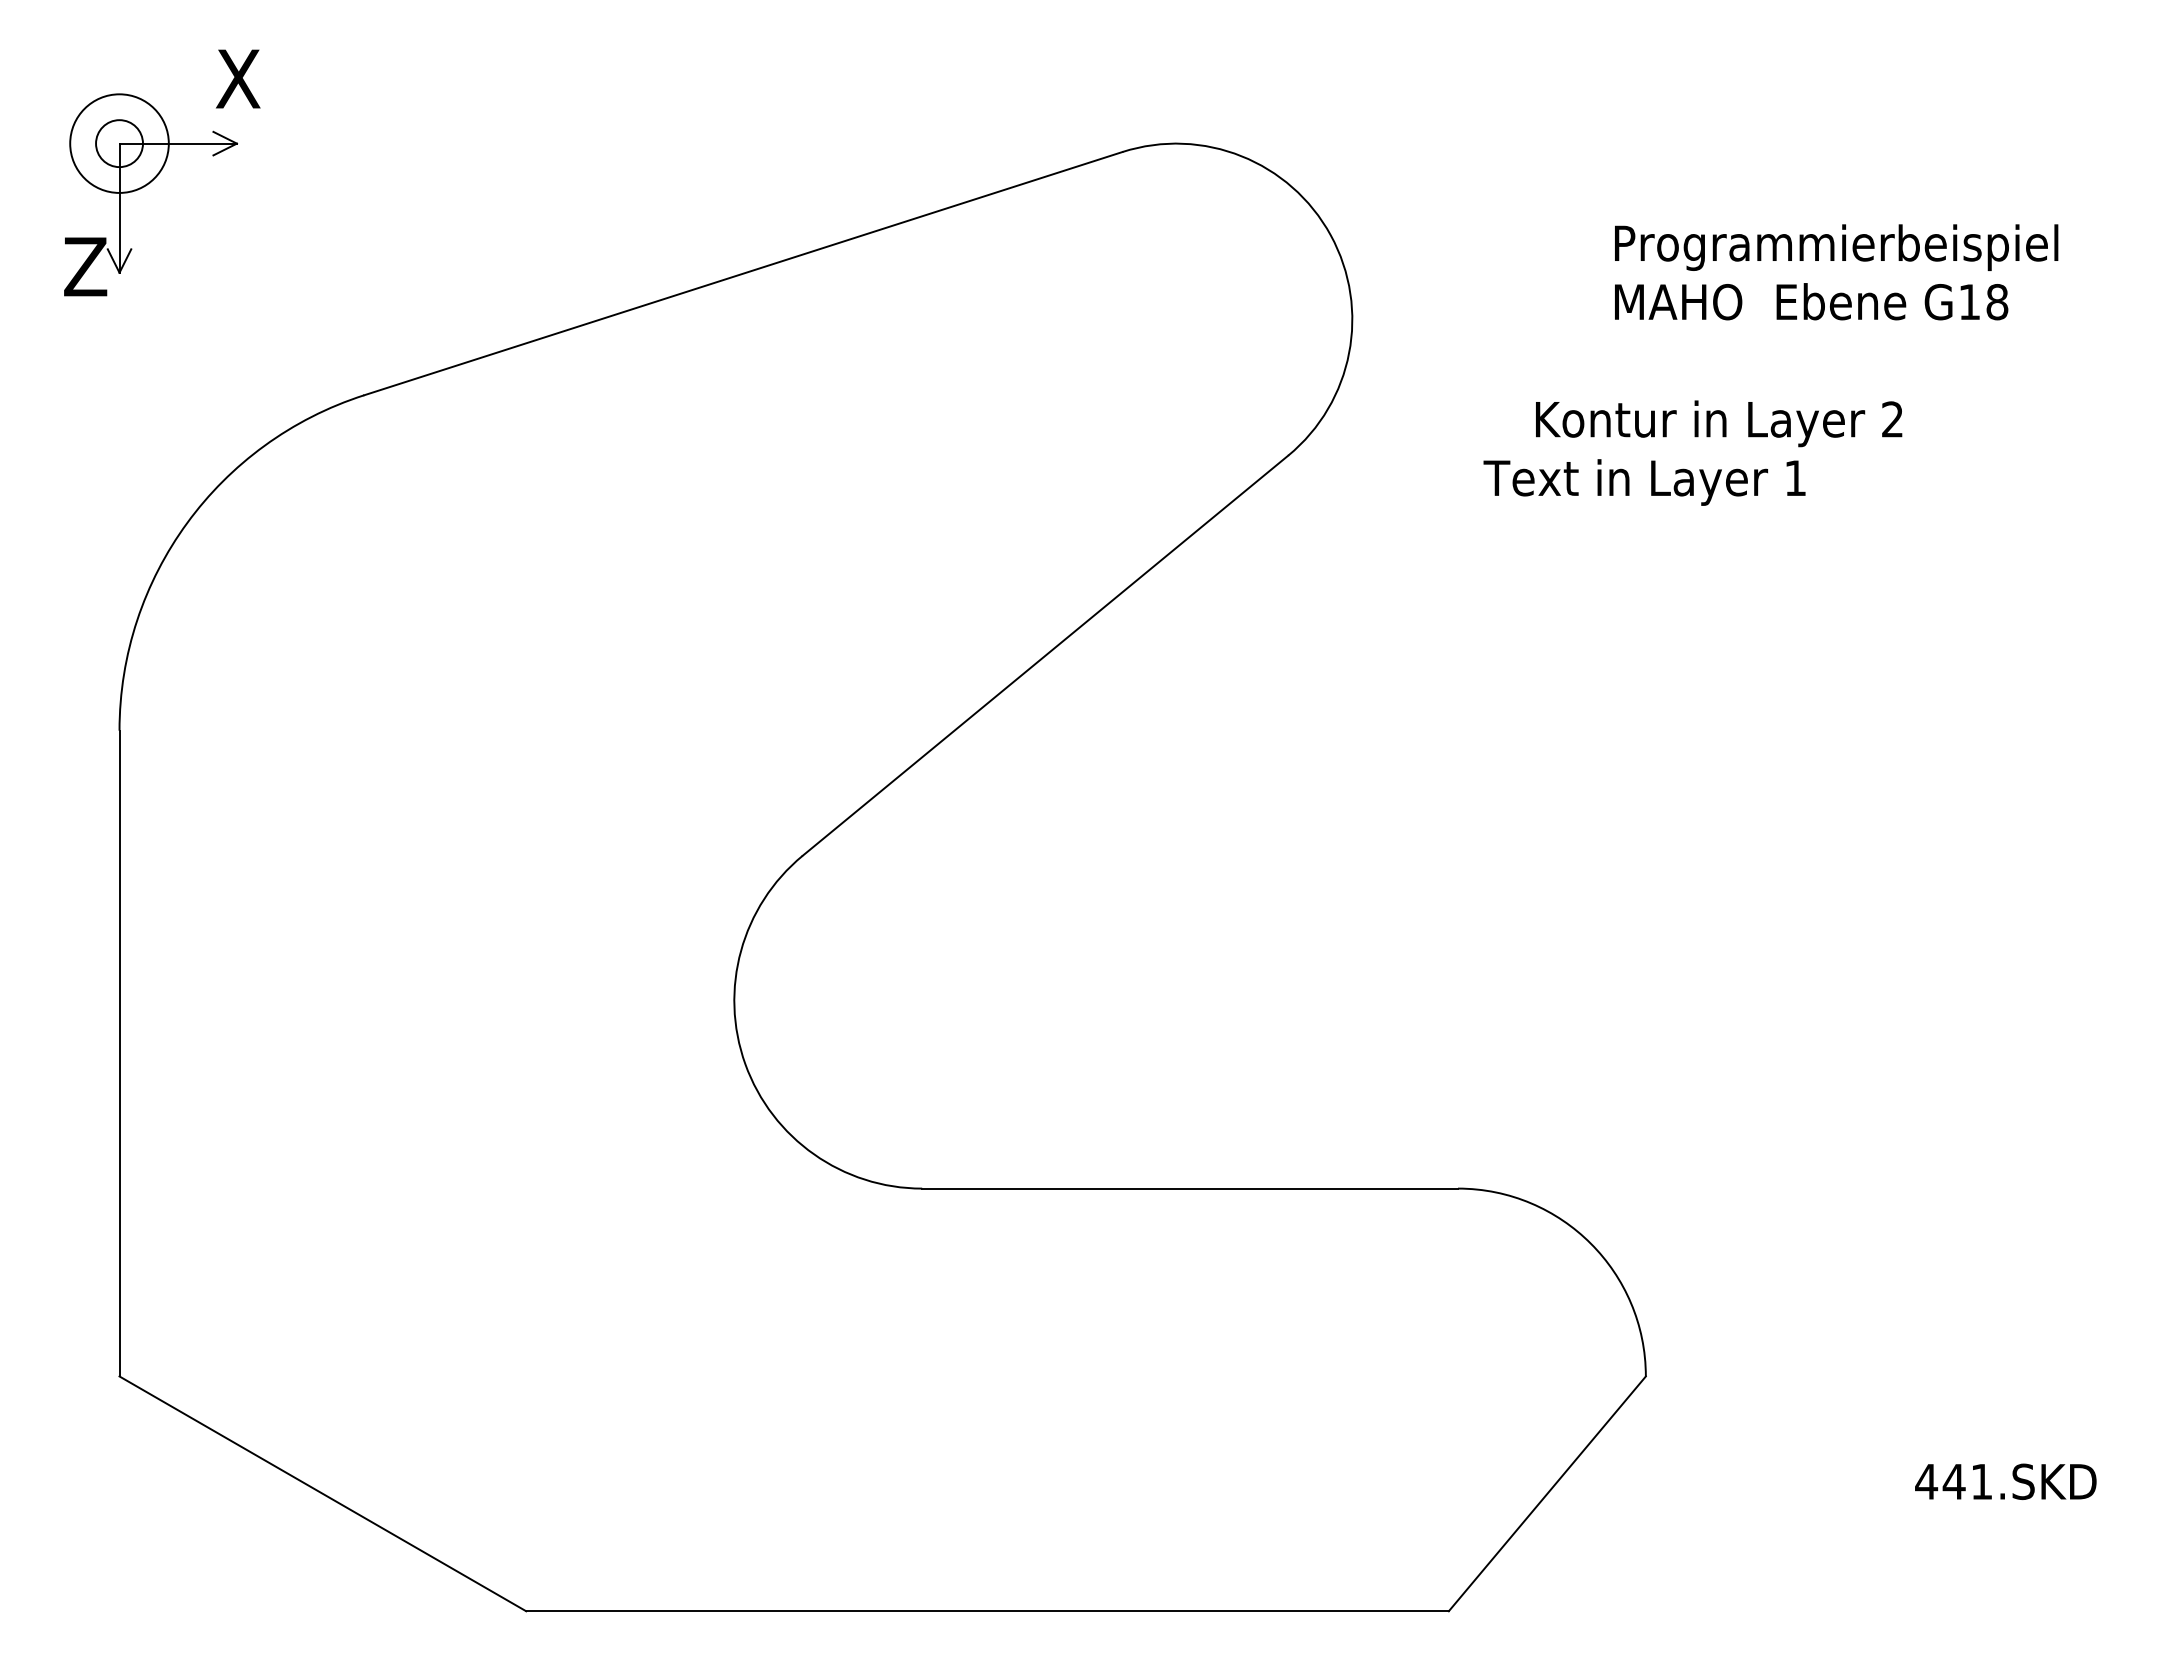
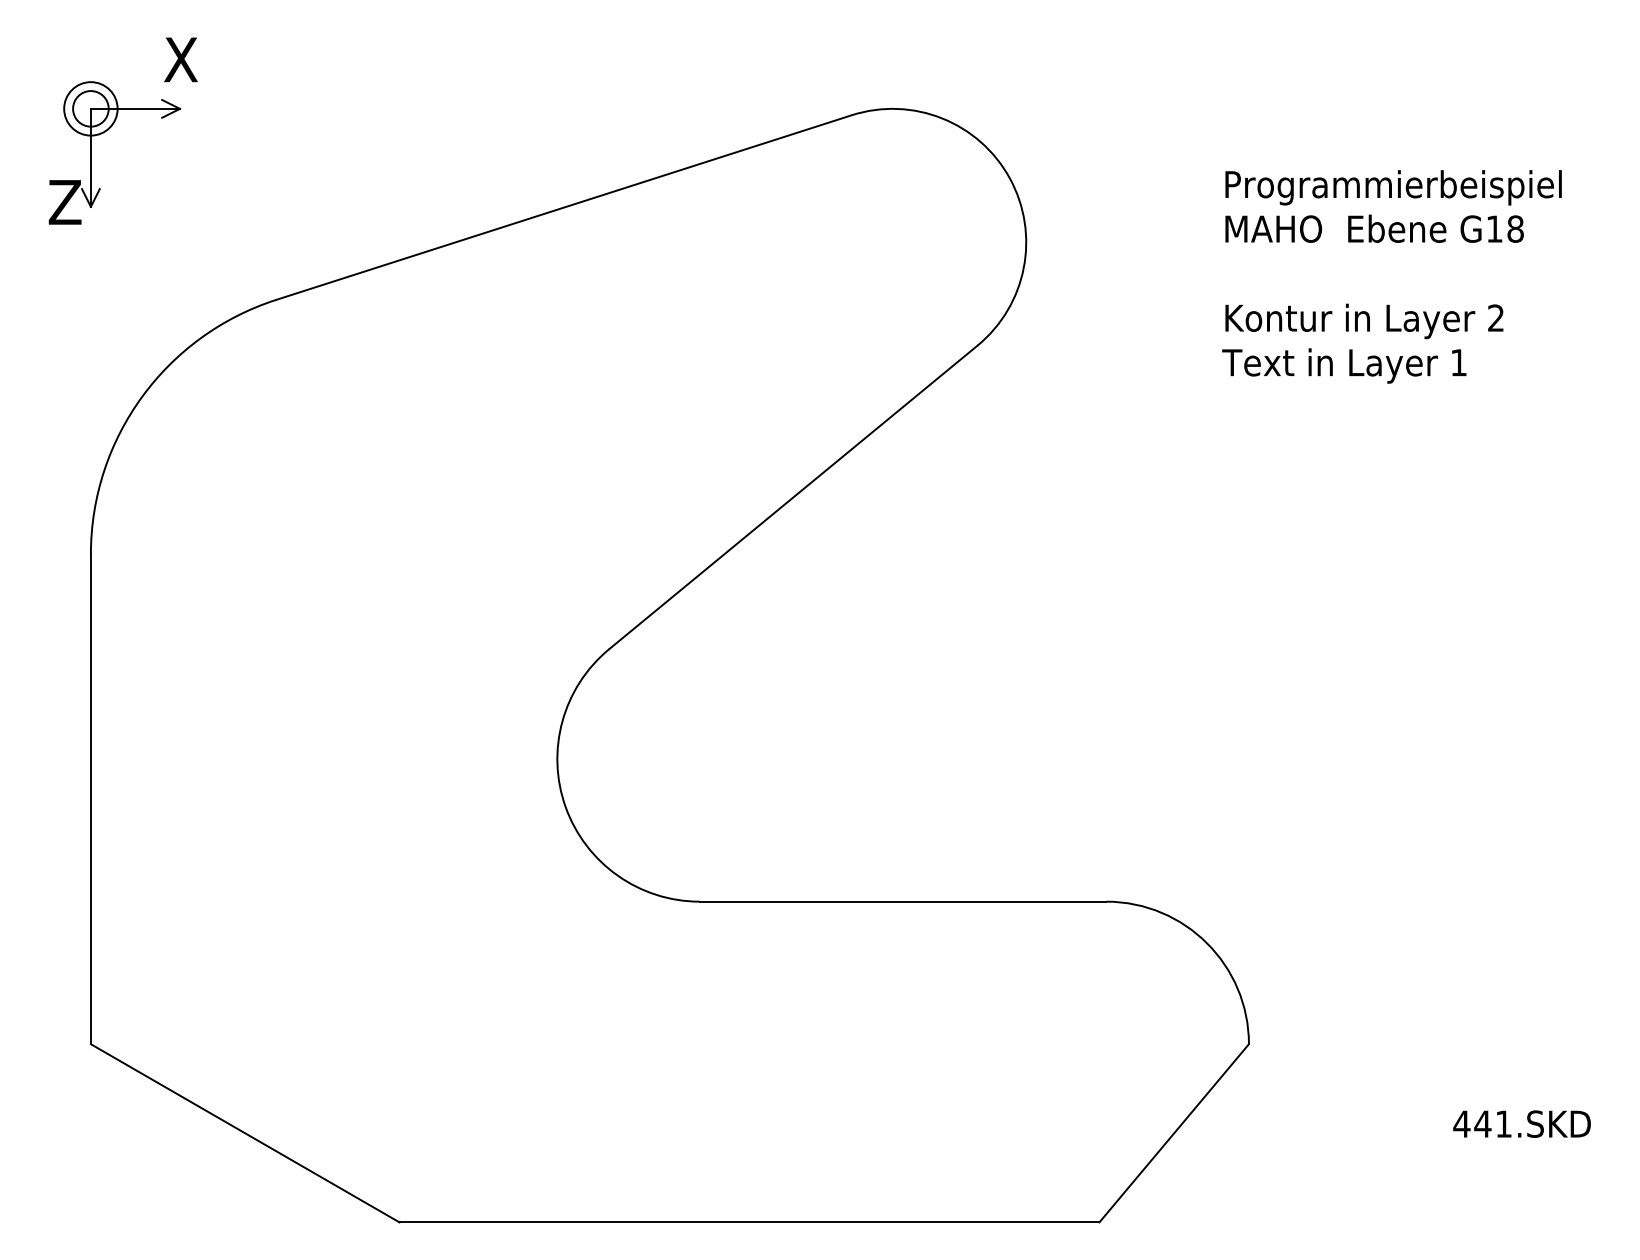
circle: (119, 143) -> (90, 108), size x0.71
text: (1719, 423) -> (1364, 321), moved
text: (1644, 482) -> (1344, 365), moved

